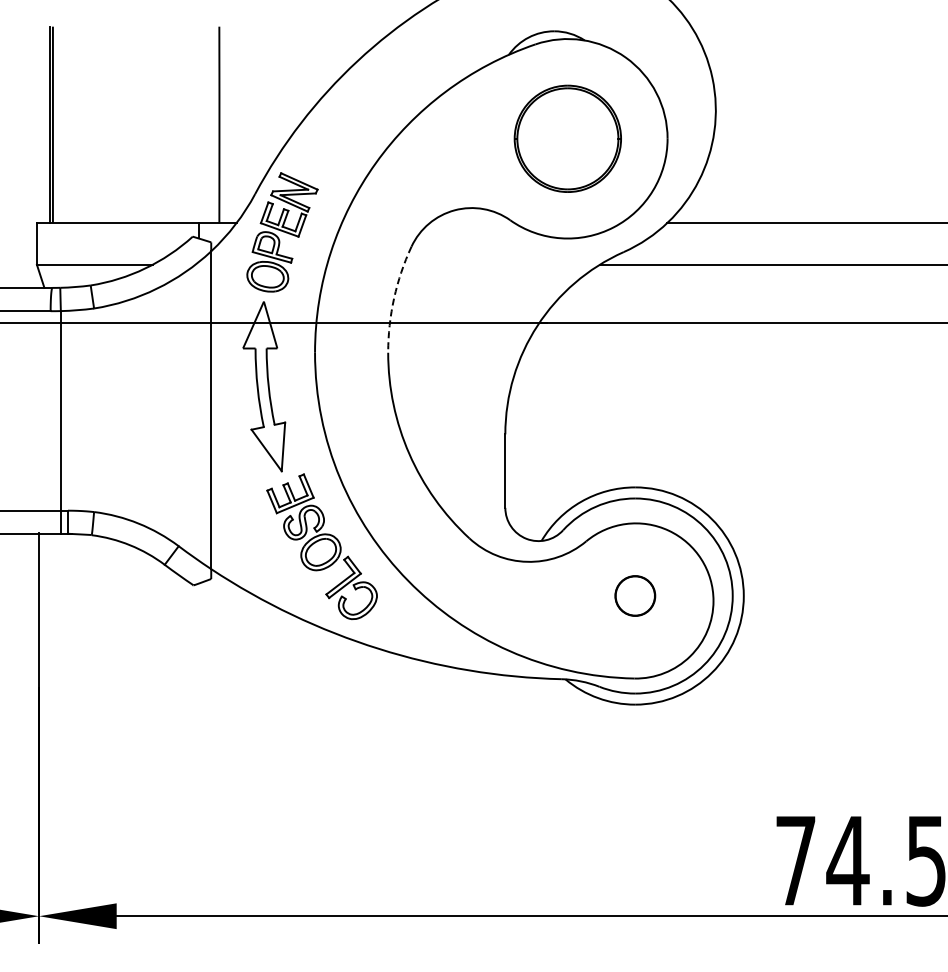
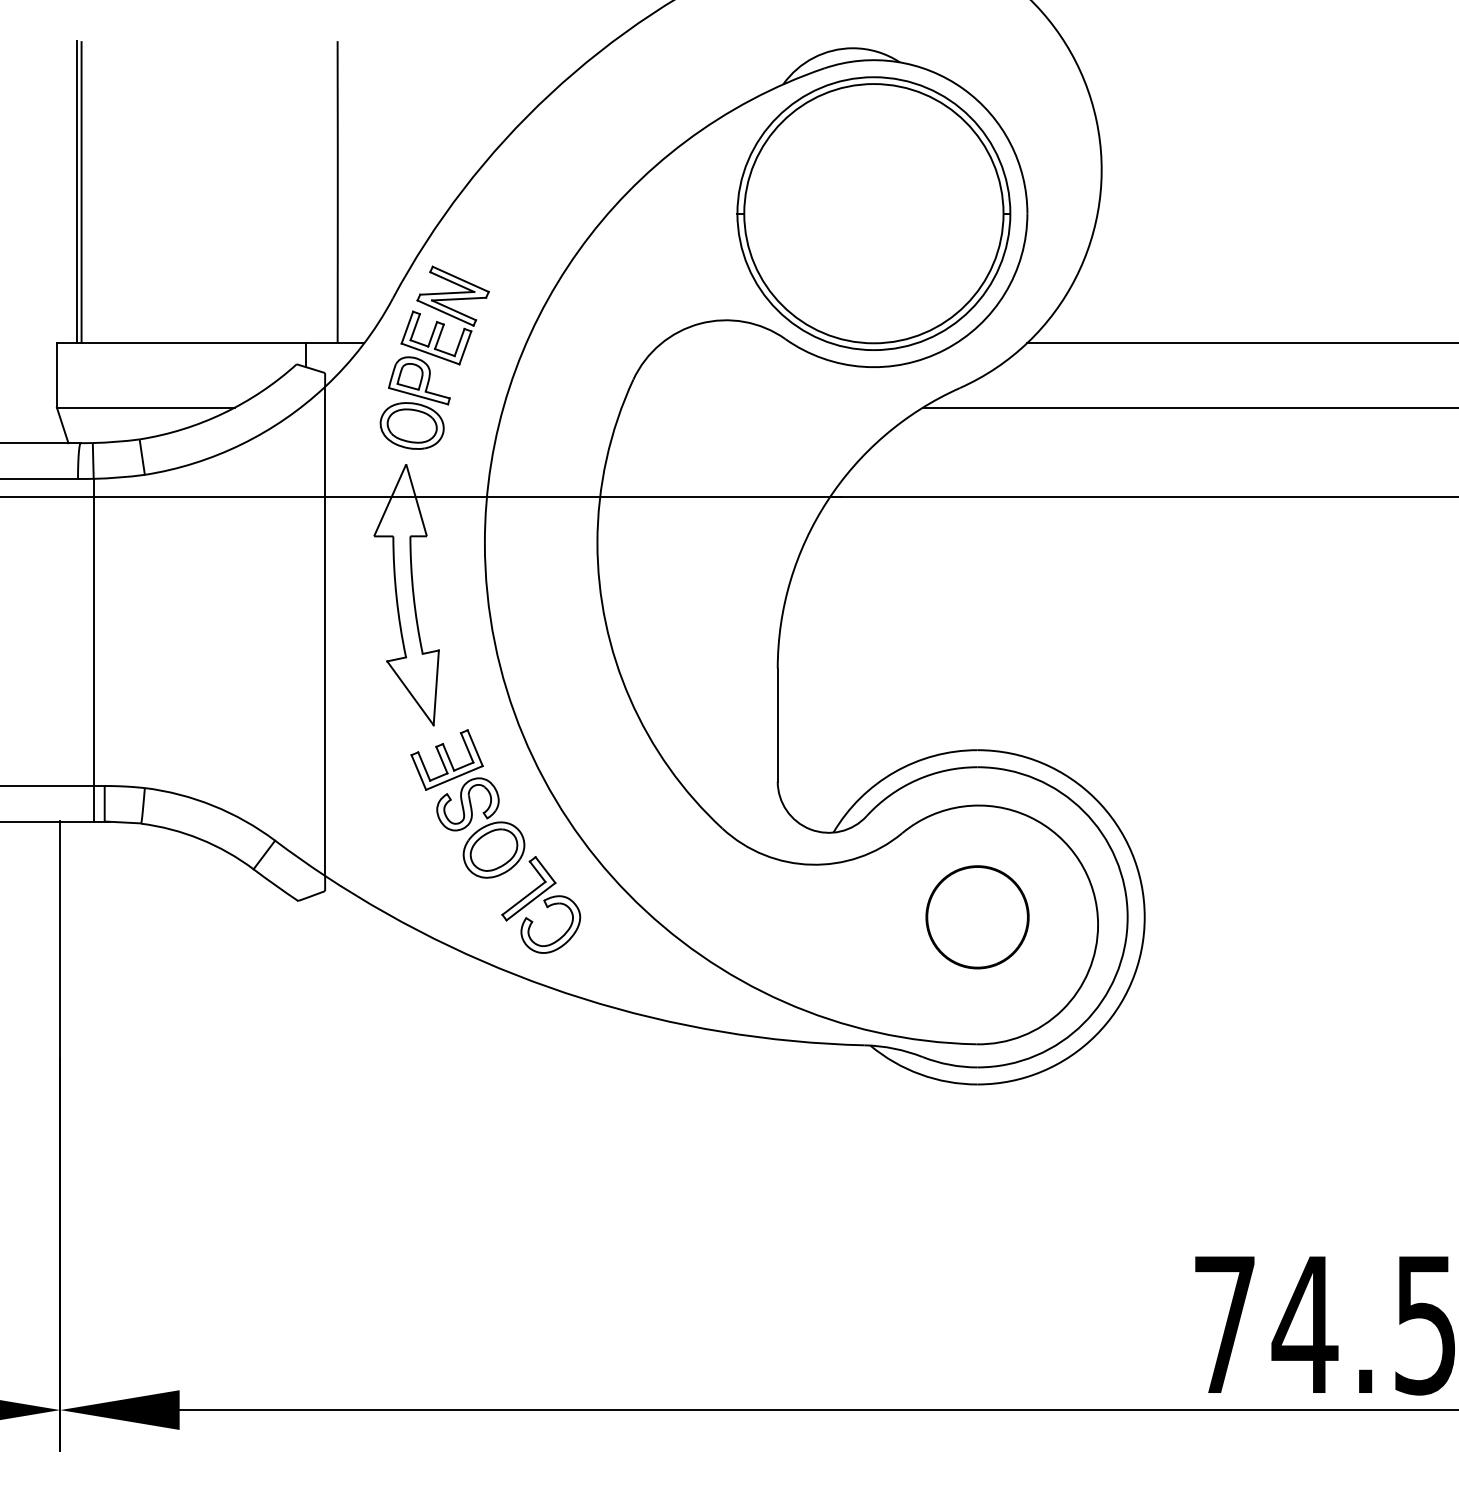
part: (567, 138) -> (873, 213), size x1.67
arc: (394, 298) -> (607, 459), dashed -> solid
part: (635, 595) -> (978, 916), size x1.67

